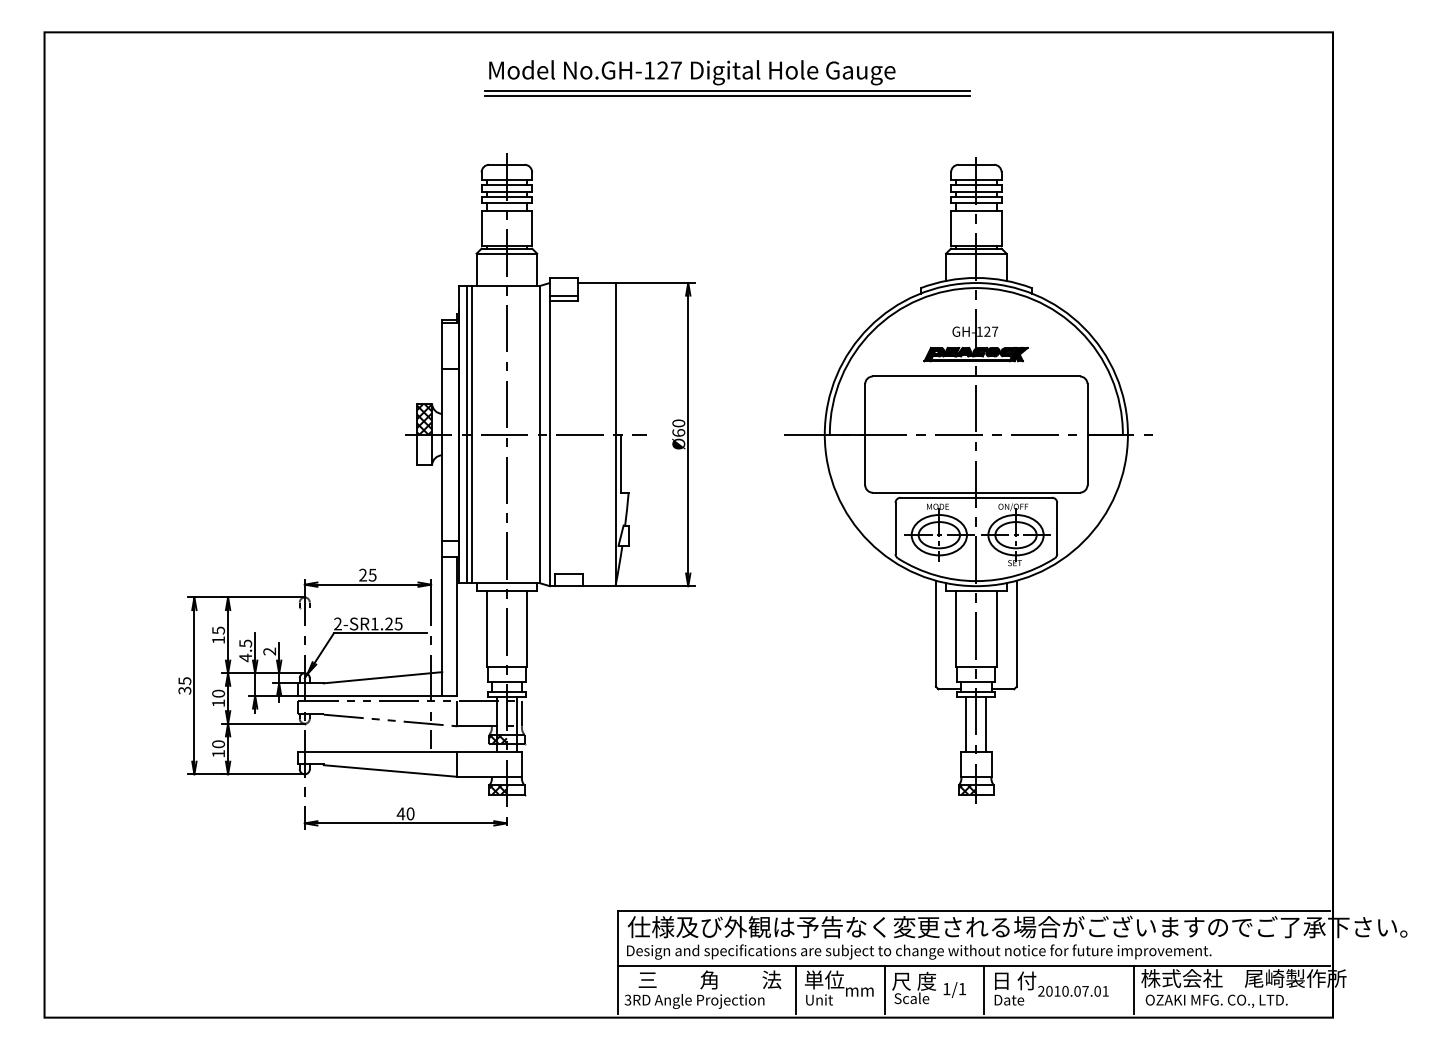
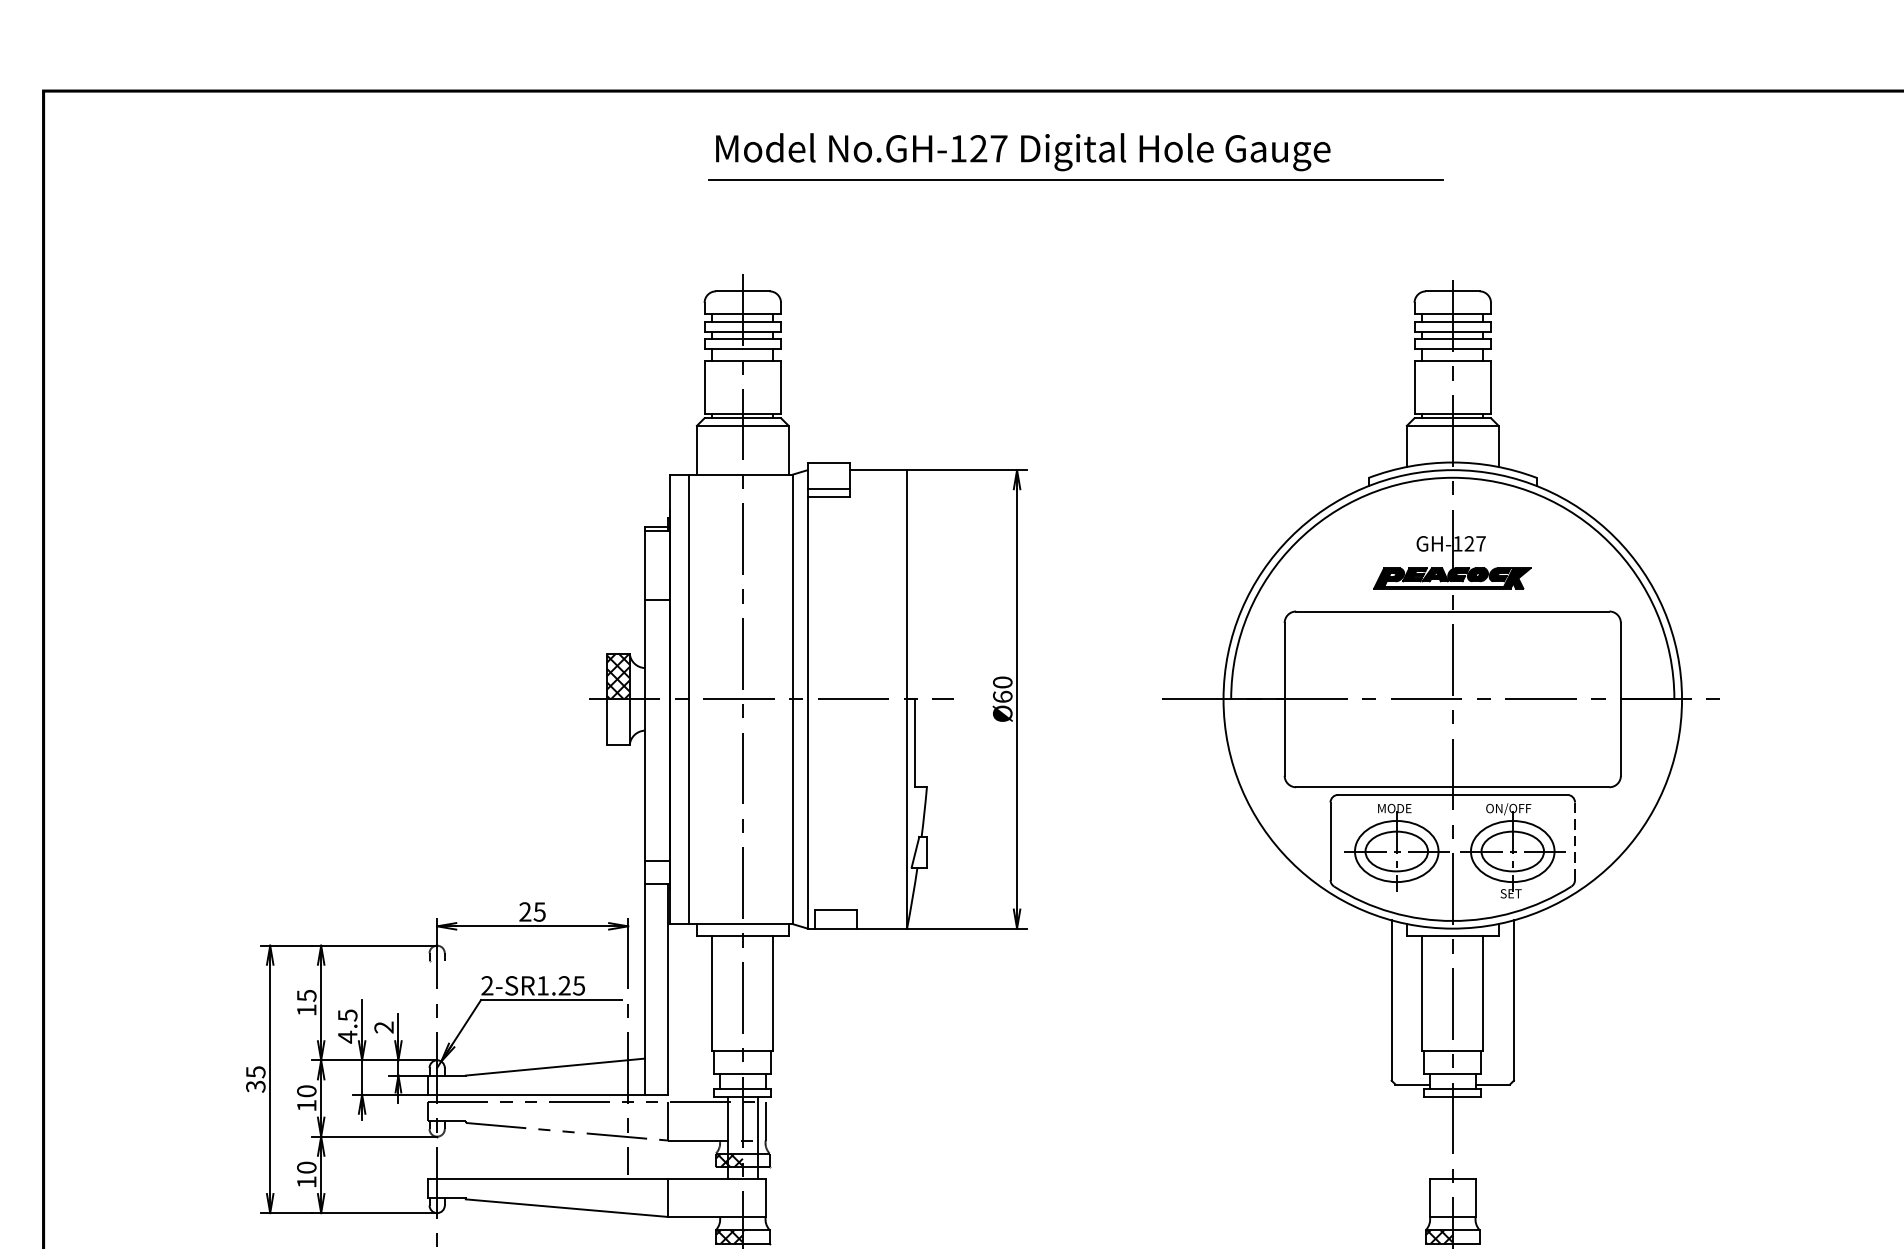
line: (726, 96) -> (1074, 188), removed
line: (466, 434) -> (681, 699), removed
line: (1057, 528) -> (1575, 841), solid -> dashed
line: (966, 724) -> (1437, 1137), removed
line: (986, 724) -> (1468, 1137), removed

